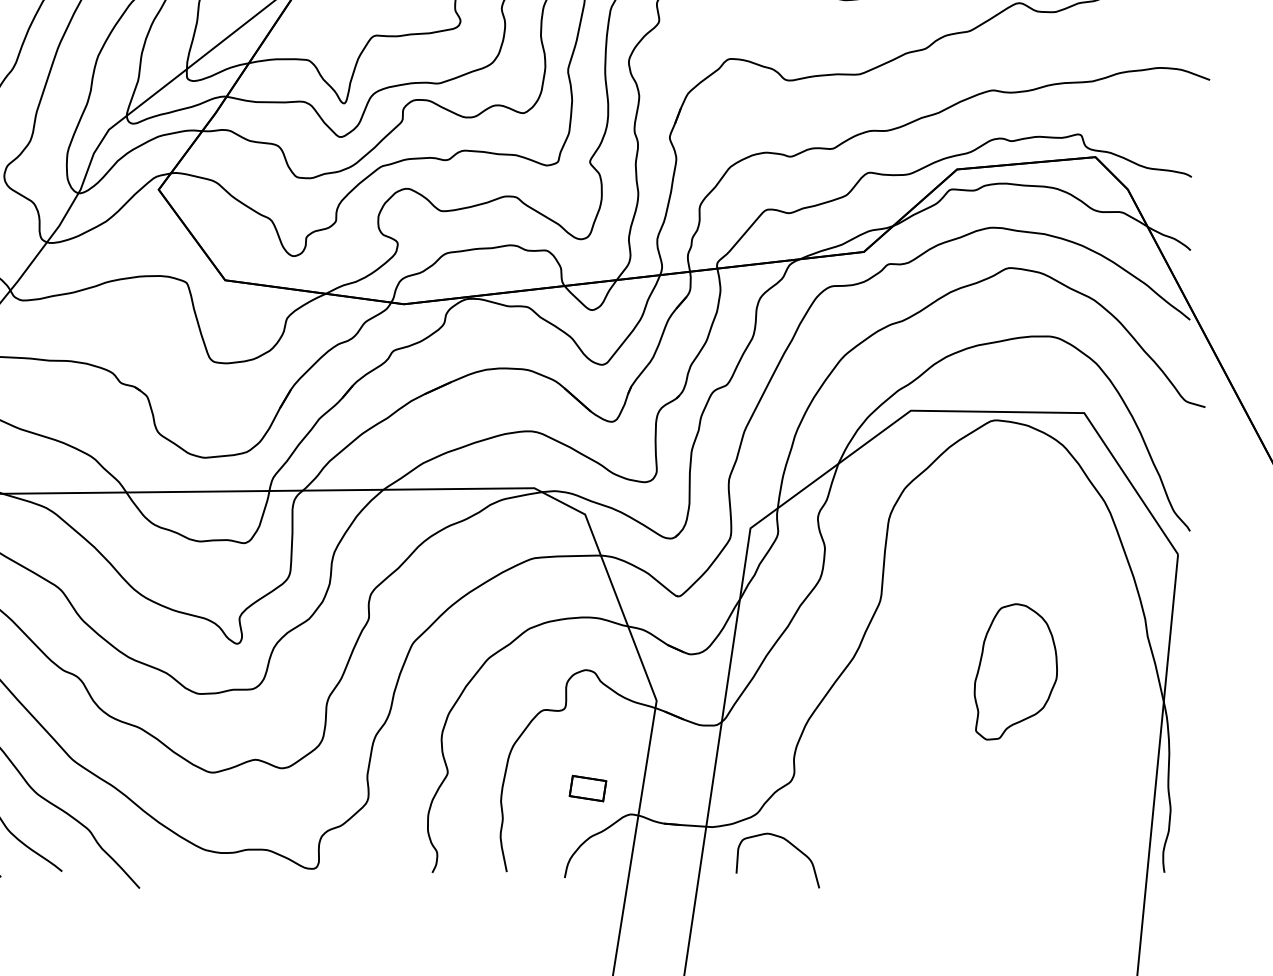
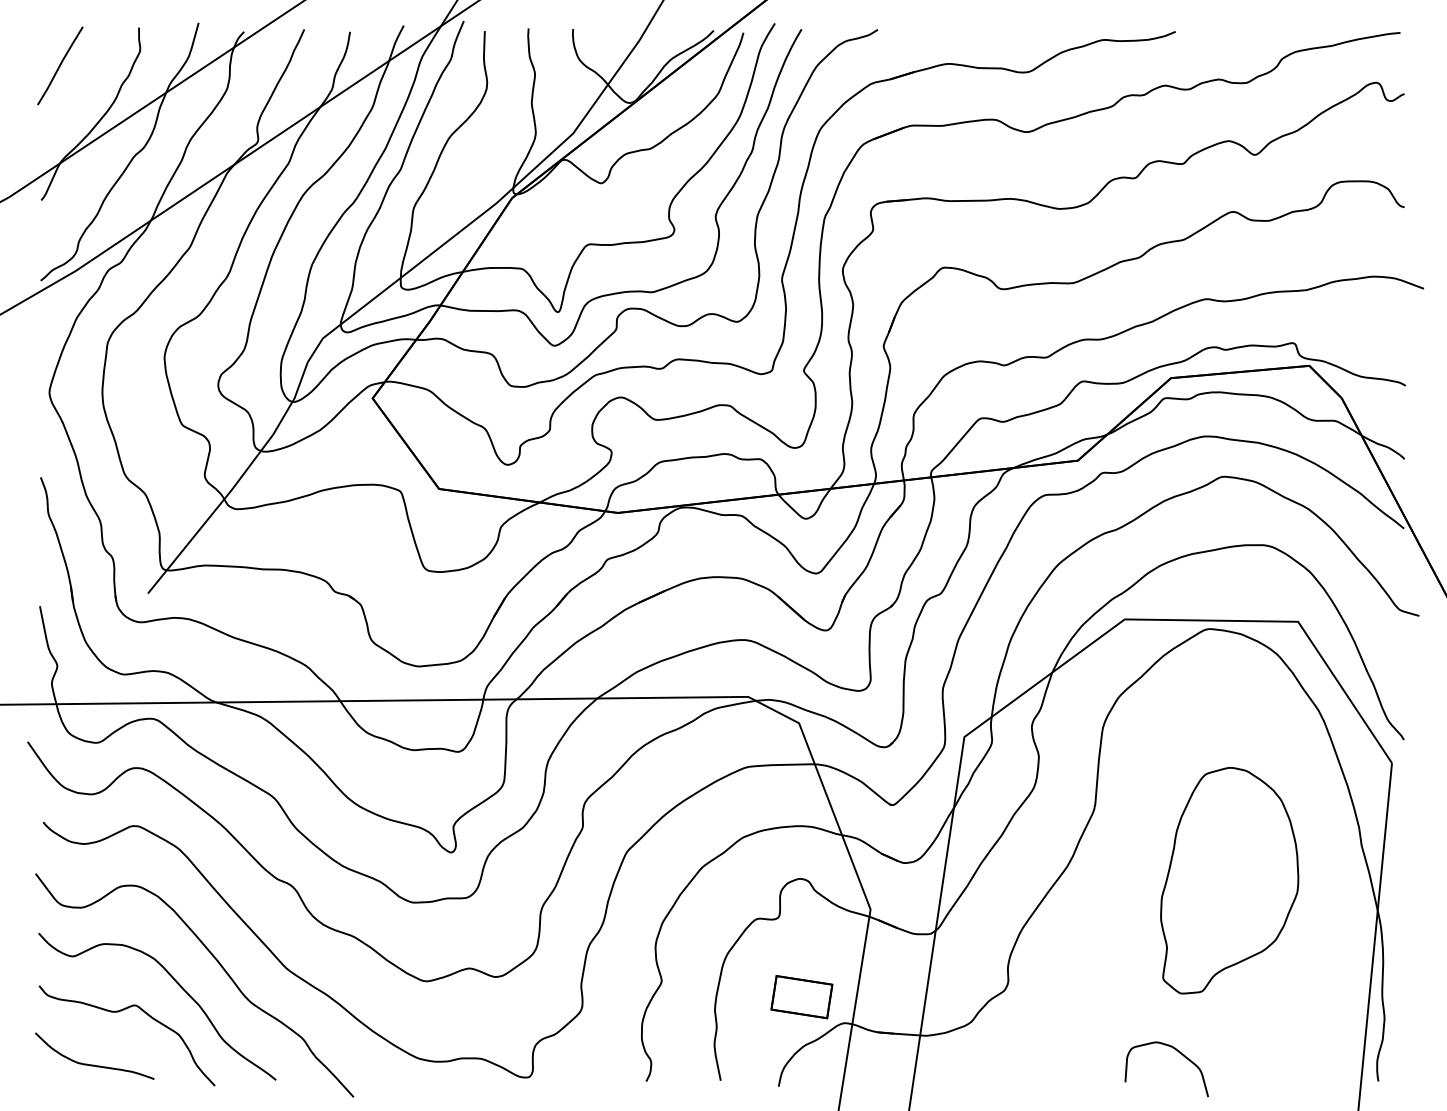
part: (1015, 671) -> (1229, 880), size x1.67
part: (587, 788) -> (801, 997), size x1.67
curve: (791, 845) -> (1180, 1054), moved

